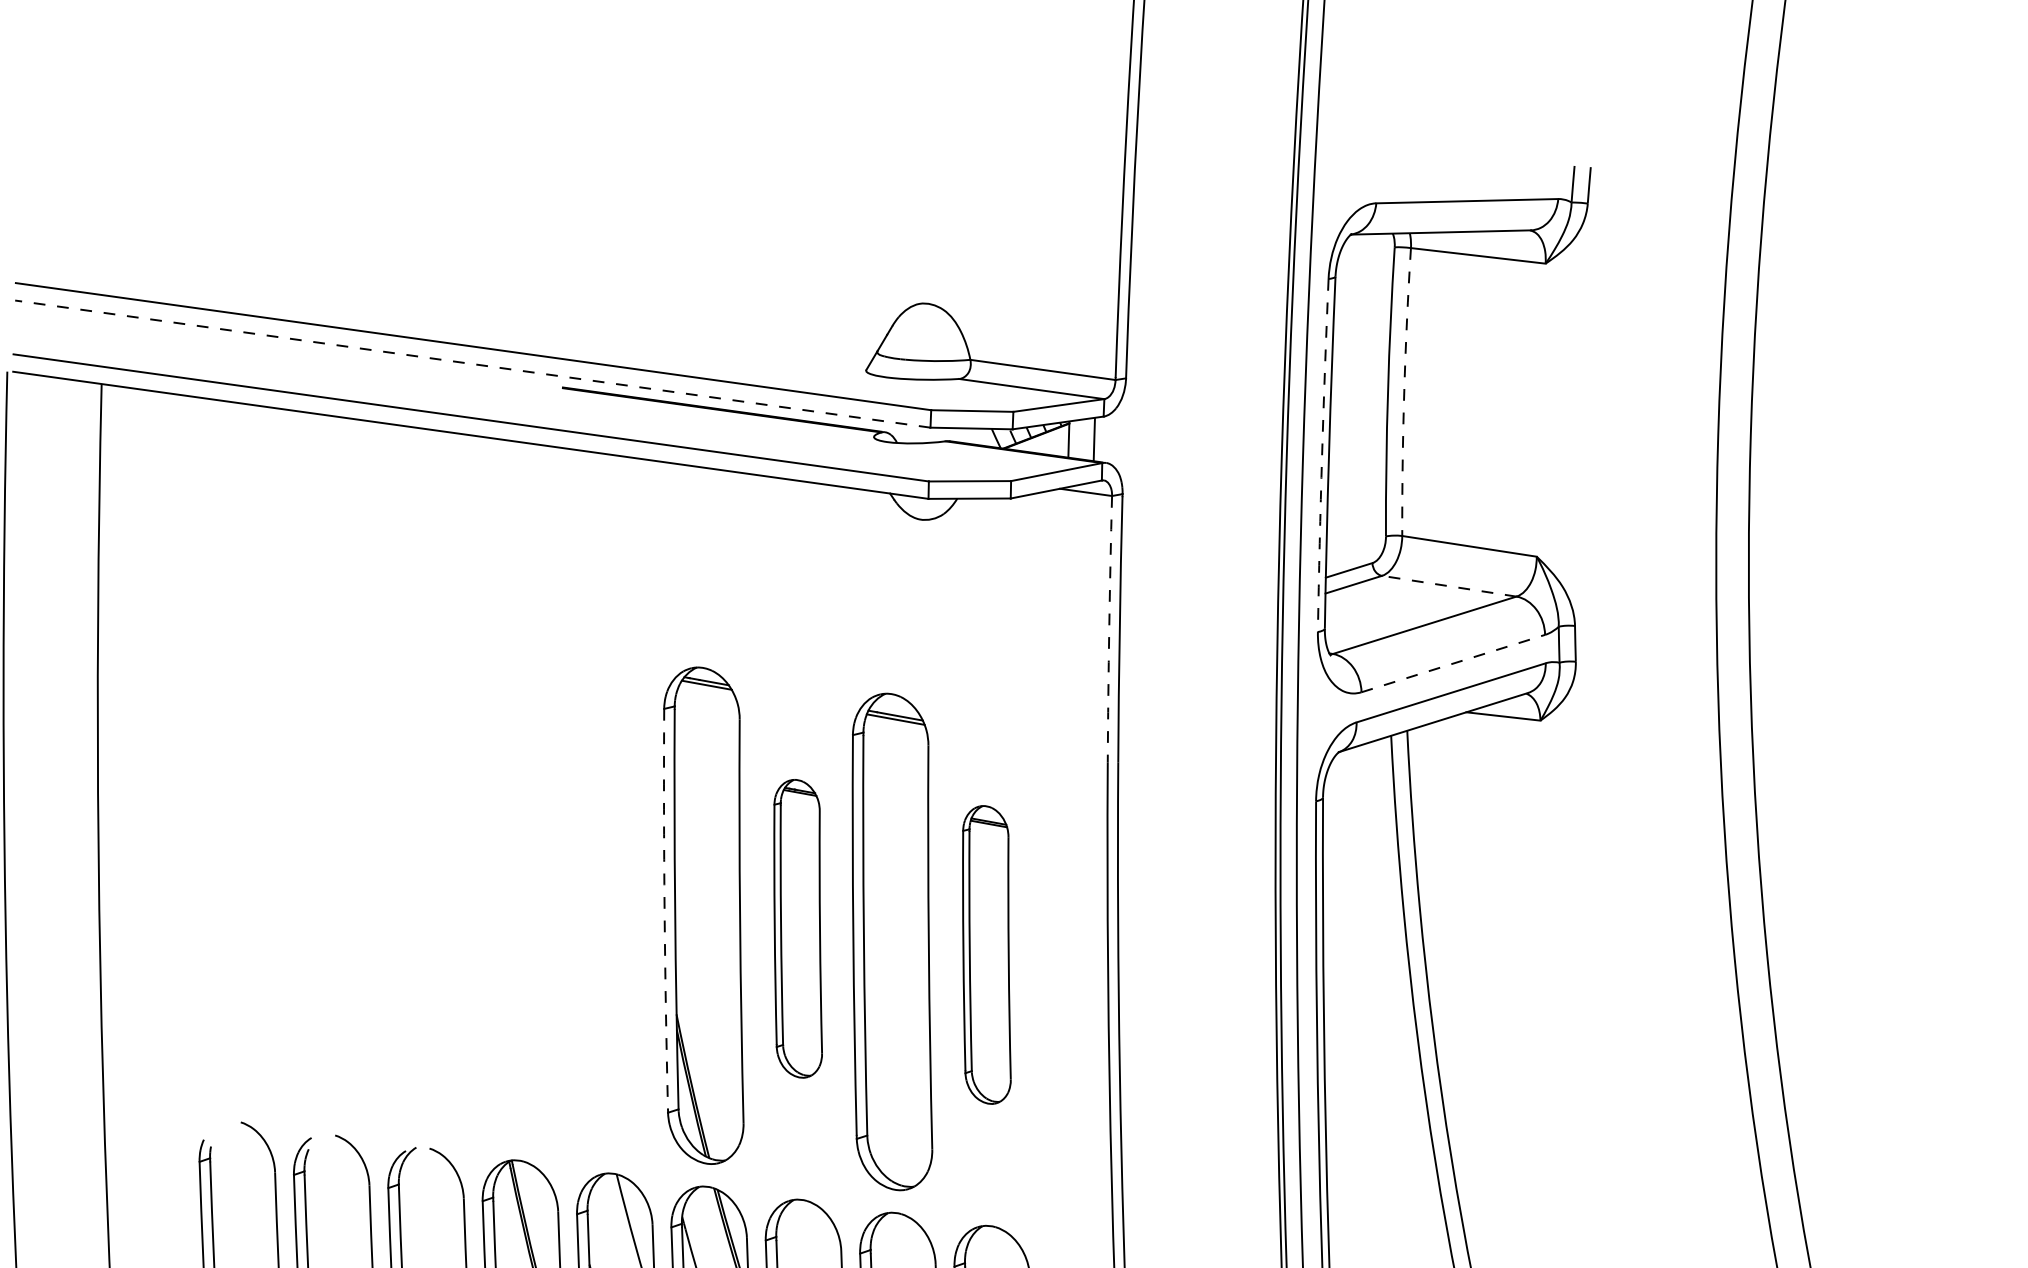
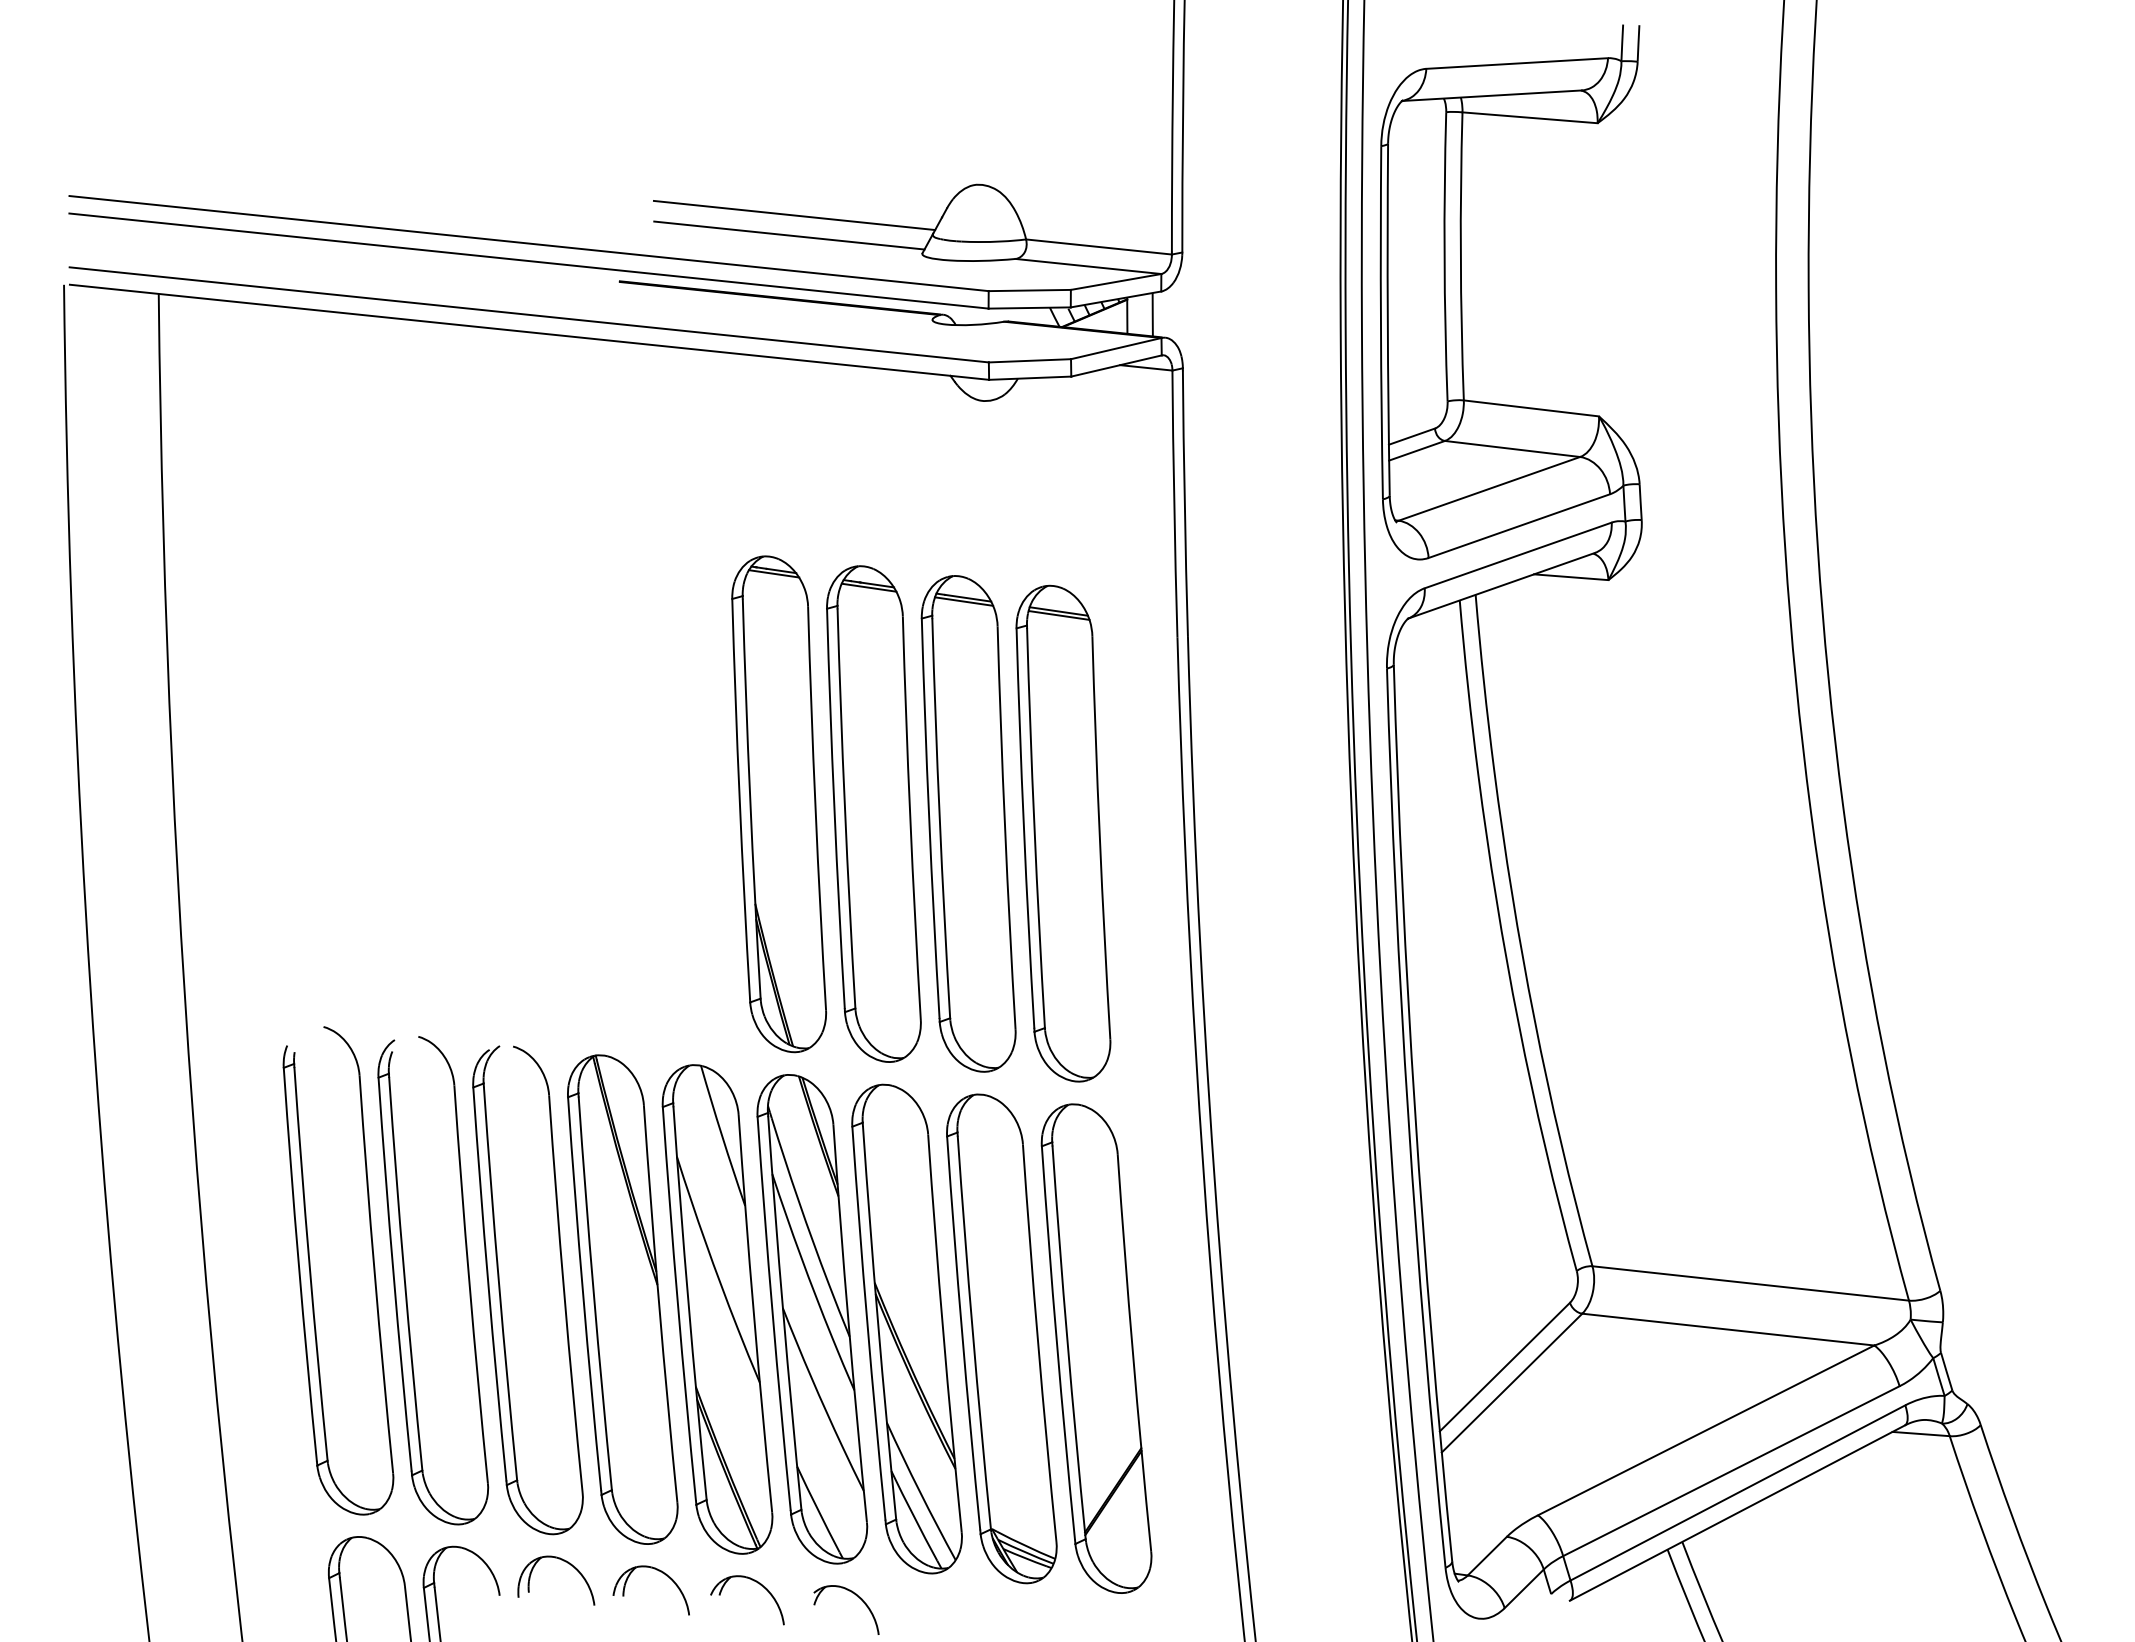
line: (739, 327) -> (794, 215), added
line: (734, 347) -> (789, 235), added
line: (472, 364) -> (528, 261), dashed -> solid
arc: (1403, 392) -> (1460, 256), dashed -> solid
arc: (1321, 455) -> (1380, 322), dashed -> solid
line: (1449, 585) -> (1512, 448), dashed -> solid
arc: (1109, 628) -> (1174, 503), dashed -> solid
line: (1453, 662) -> (1519, 525), dashed -> solid
arc: (664, 909) -> (739, 799), dashed -> solid
part: (797, 928) -> (873, 813), size x1.67
part: (987, 954) -> (1063, 833), size x1.67

